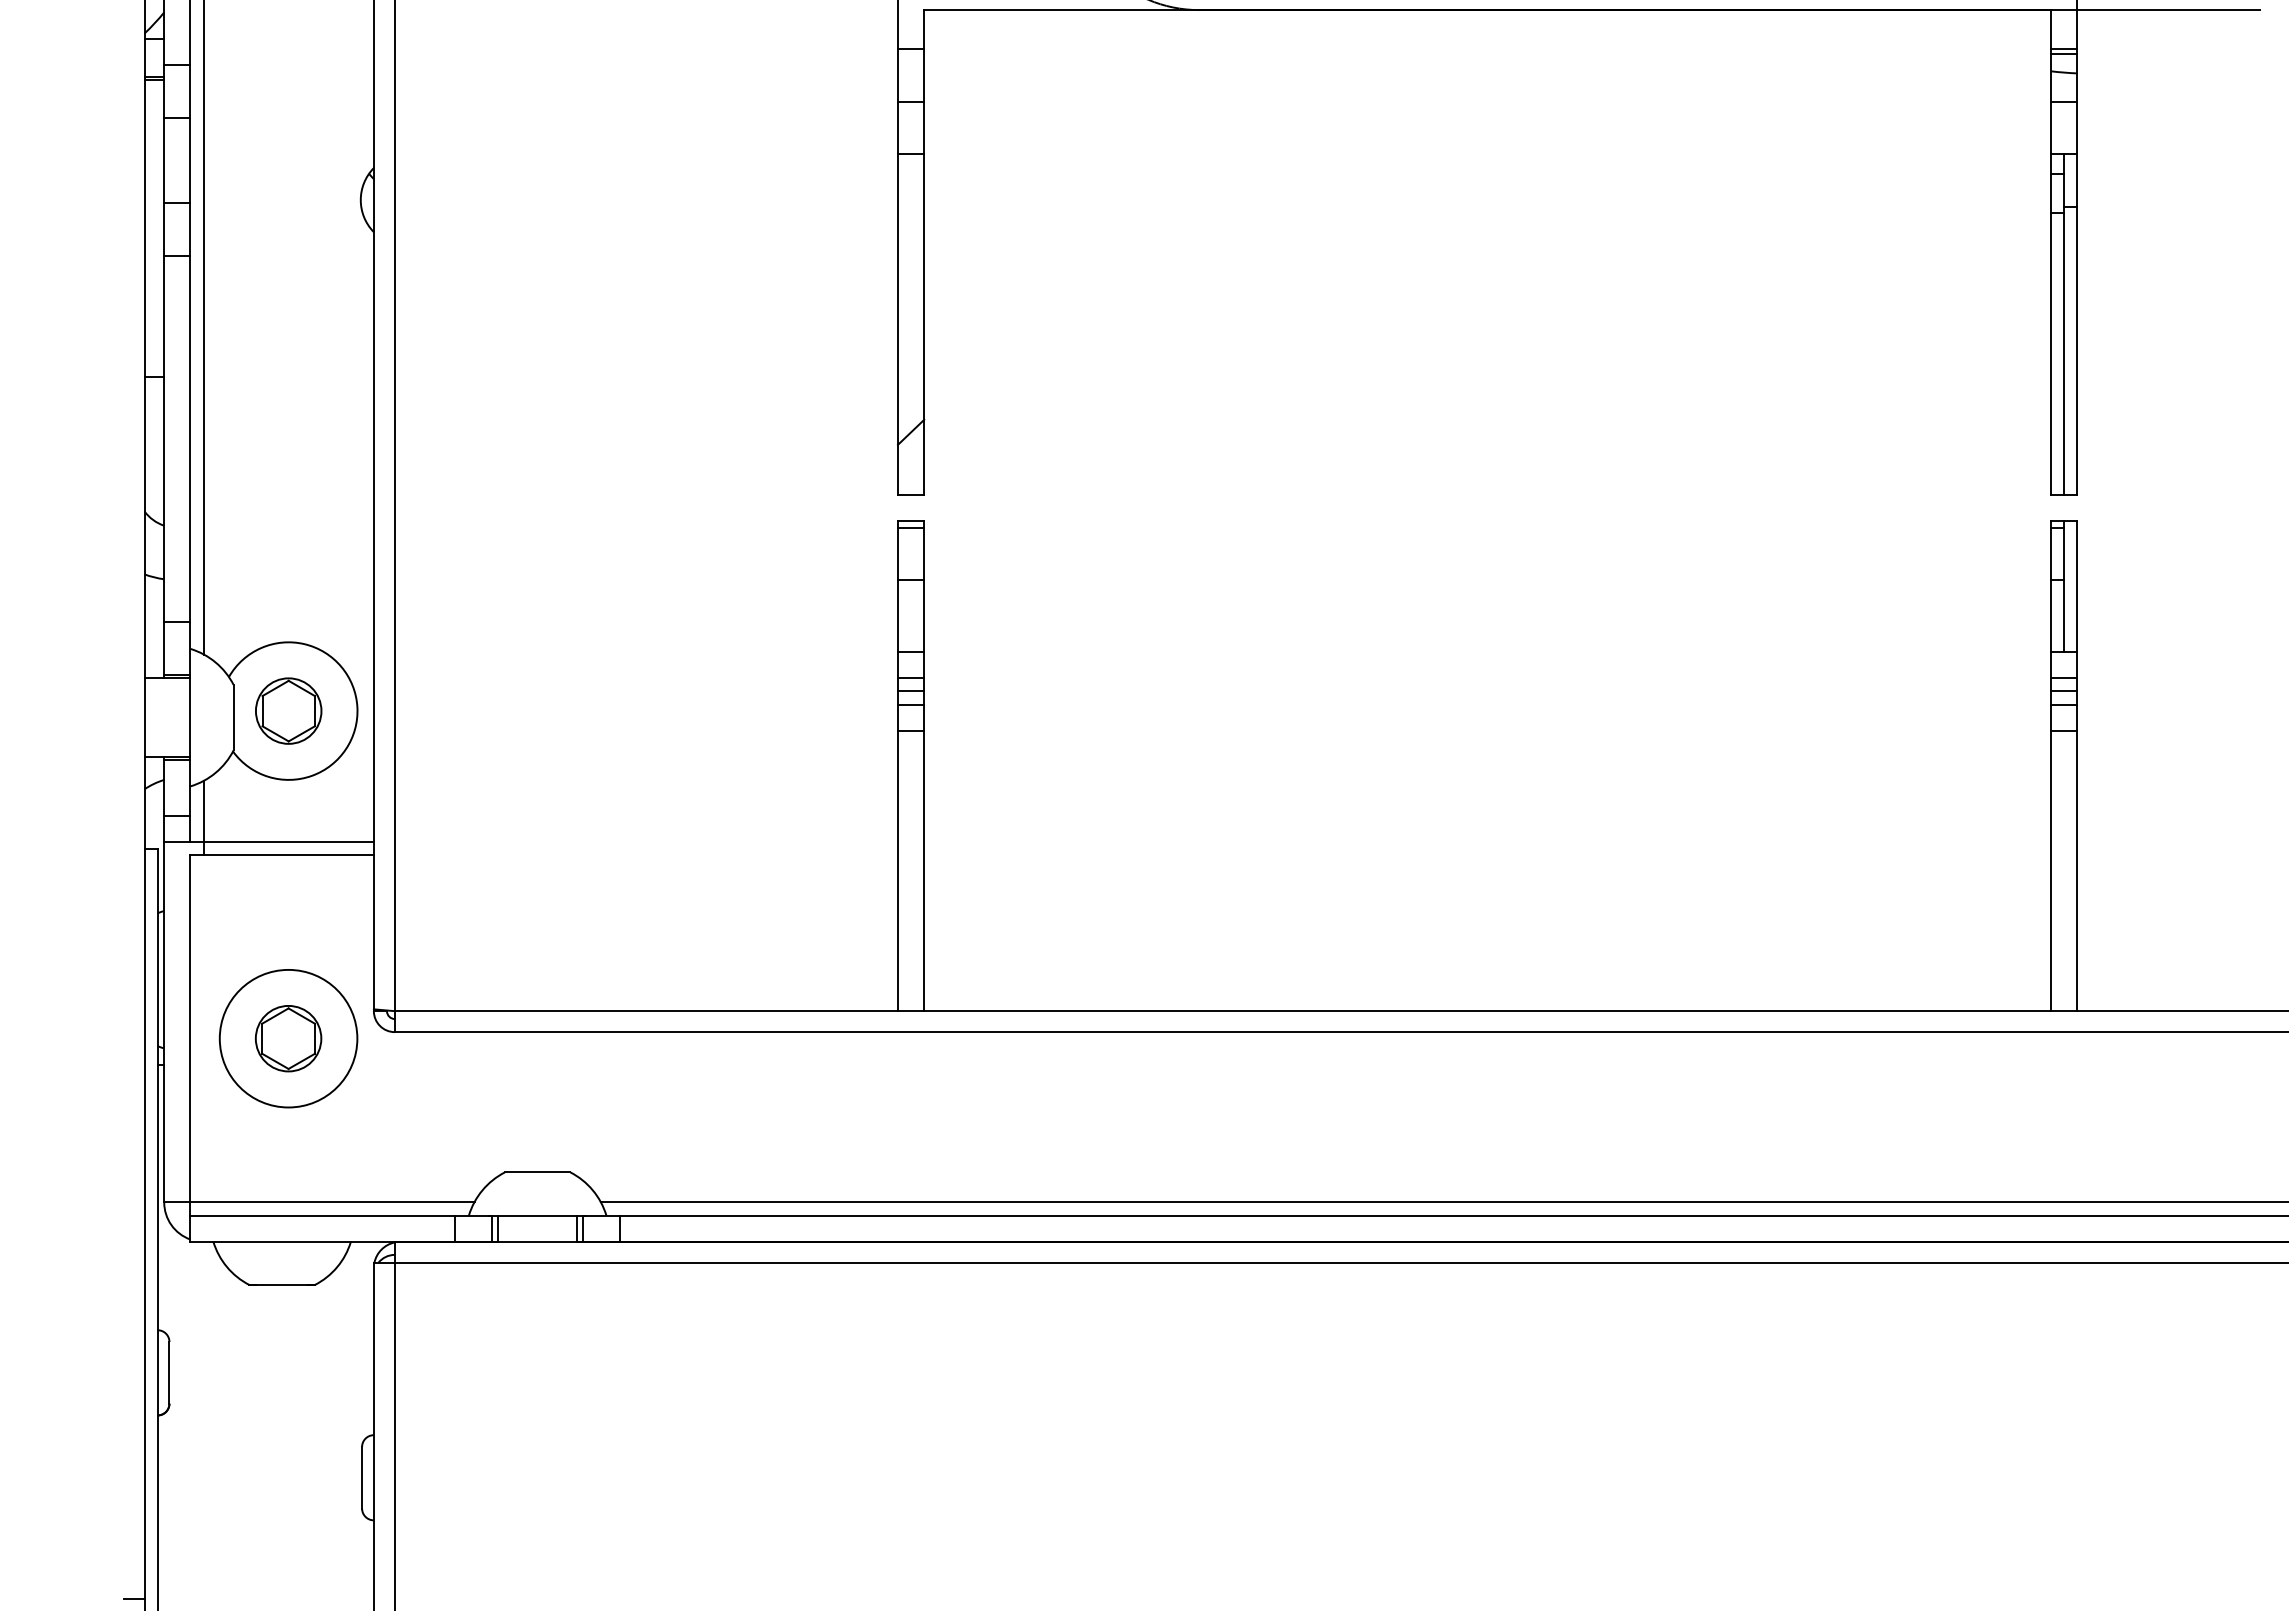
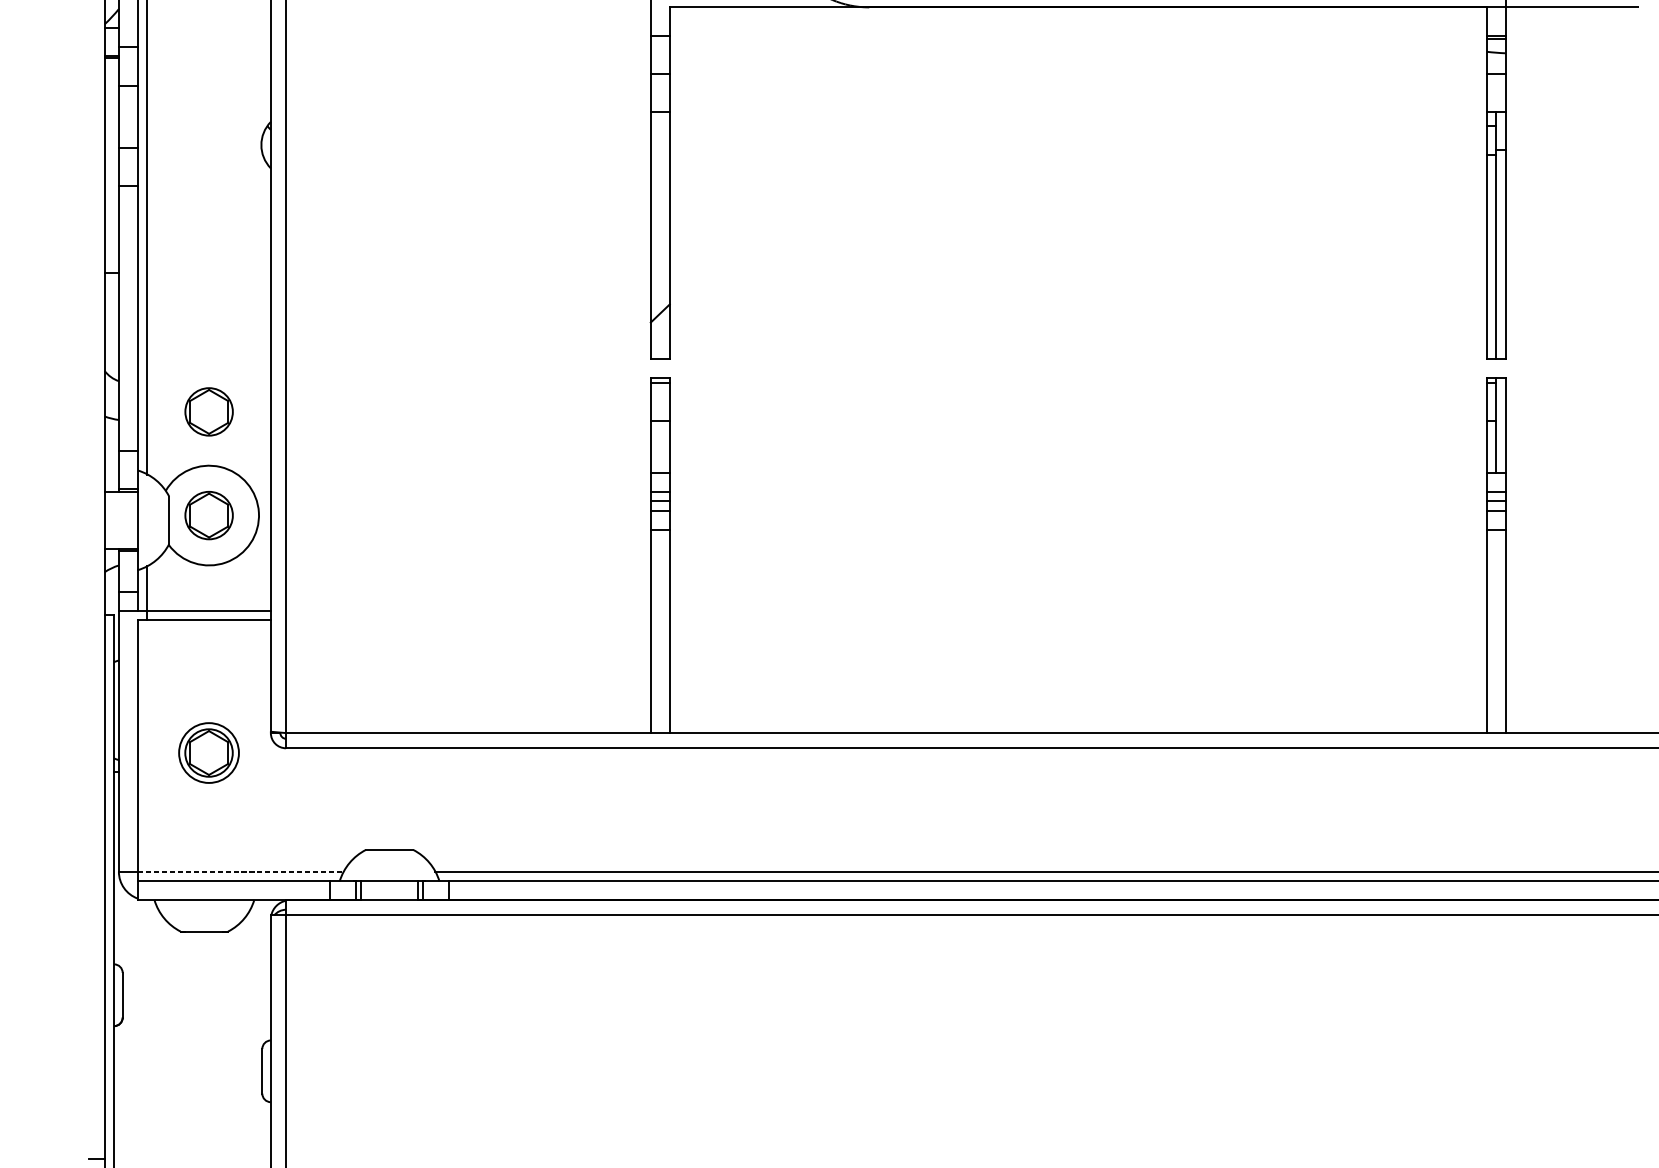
part: (288, 567) -> (208, 411), added
circle: (288, 1038) -> (208, 752), size x0.6
line: (332, 1202) -> (240, 871), solid -> dashed

